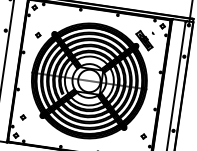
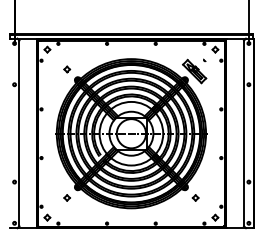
part: (38, 35) -> (67, 69), moved
part: (22, 116) -> (66, 197), moved
part: (143, 136) -> (195, 197), moved

